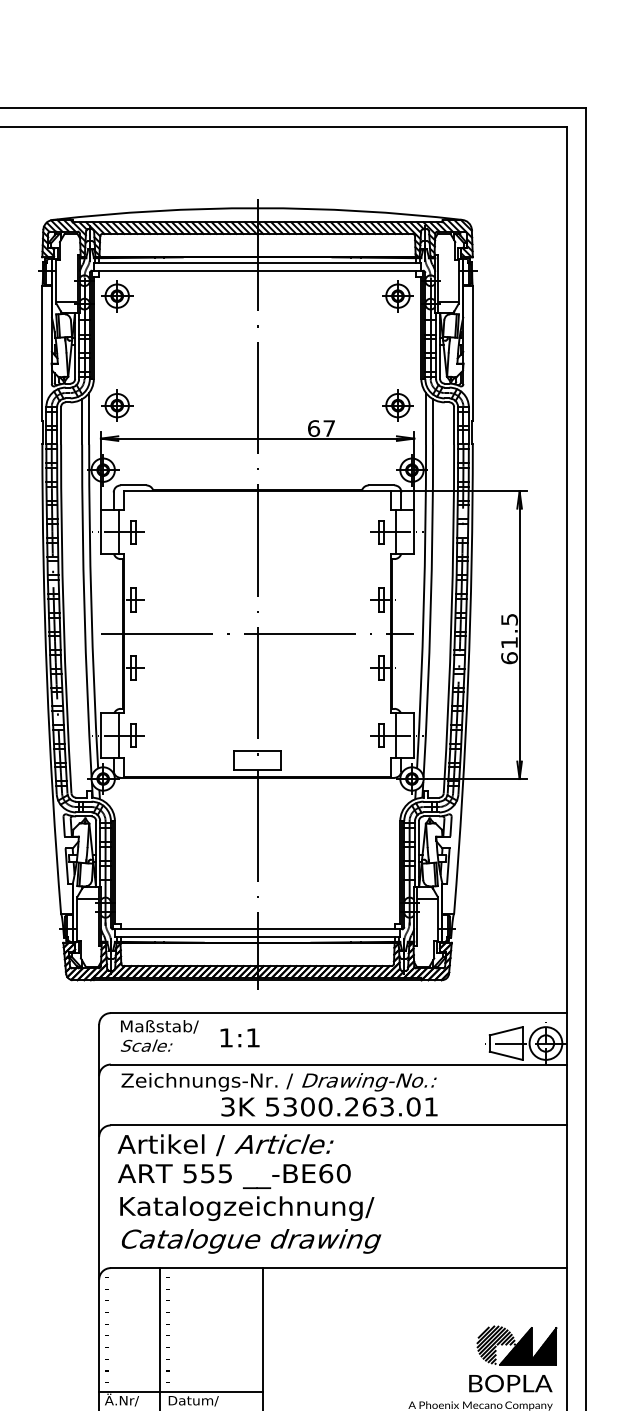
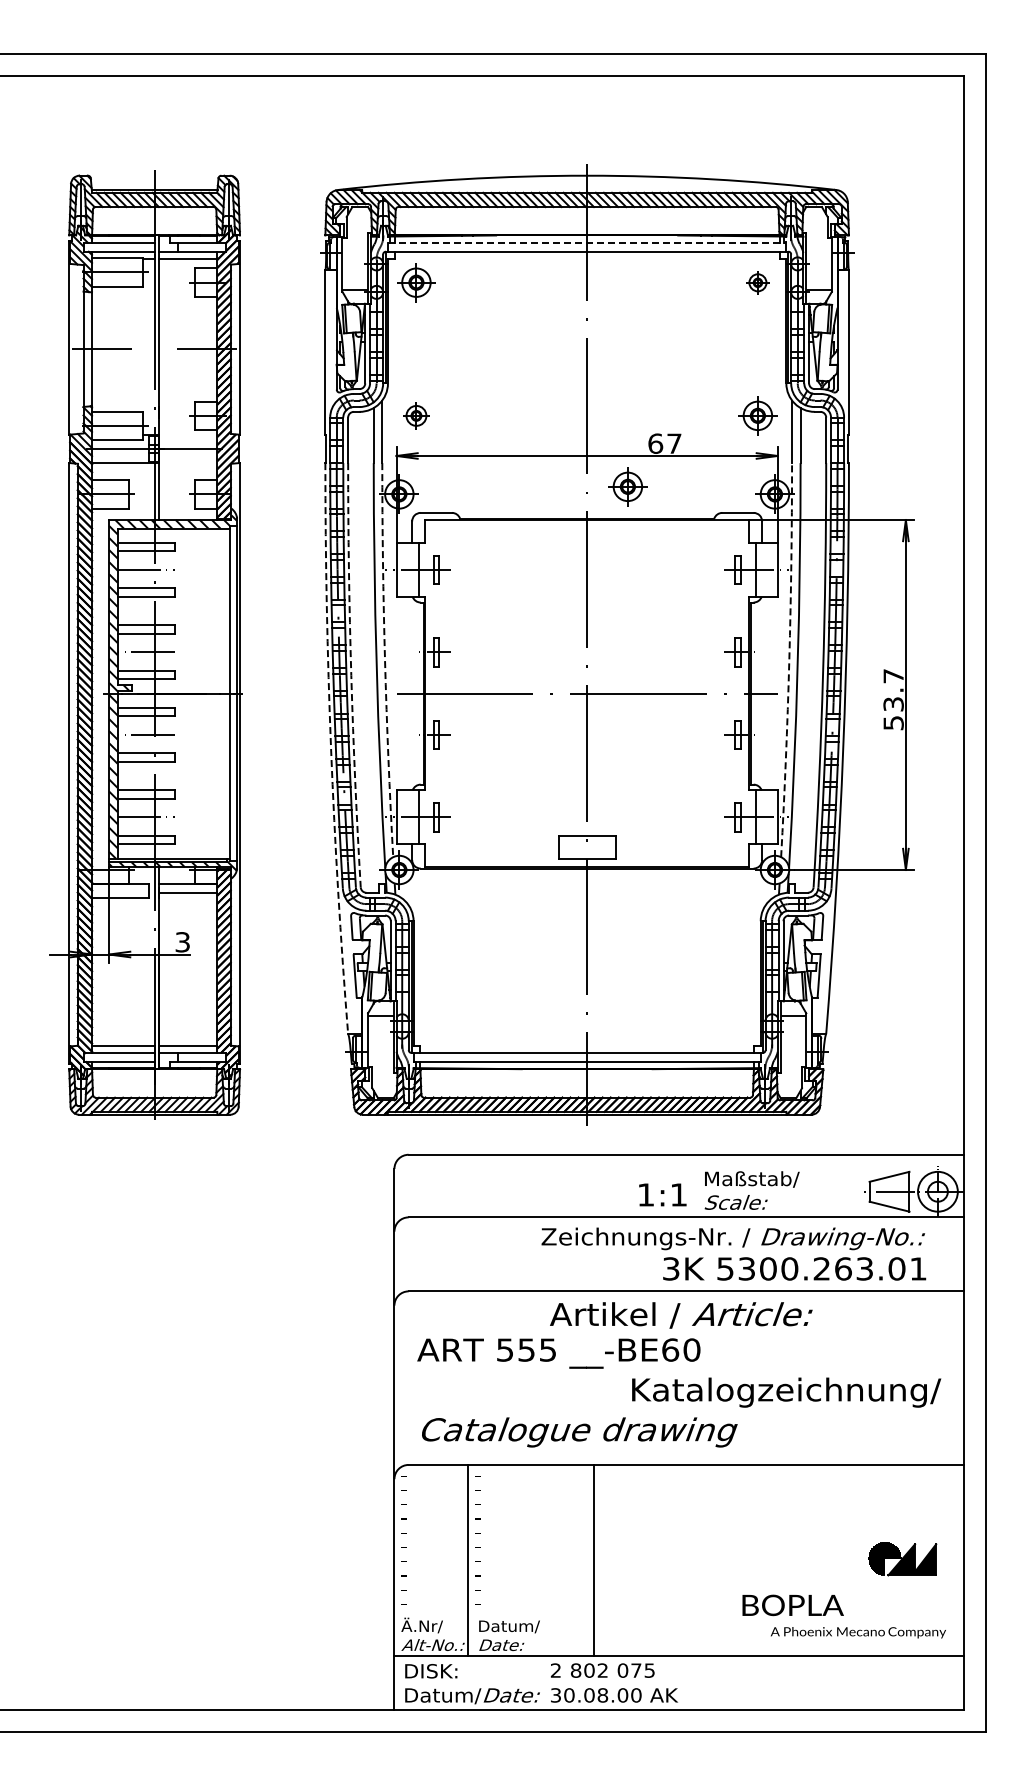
line: (257, 263) -> (587, 242), solid -> dashed
part: (397, 296) -> (757, 282), size x0.6
part: (117, 405) -> (416, 415), size x0.7
part: (290, 463) -> (627, 486), added
arc: (91, 606) -> (385, 660), solid -> dashed
arc: (423, 606) -> (789, 660), solid -> dashed
arc: (63, 619) -> (351, 675), solid -> dashed
text: (509, 638) -> (893, 699), 61.5 -> 53.7
arc: (47, 679) -> (331, 748), solid -> dashed
text: (159, 1035) -> (751, 1190), moved
text: (239, 1037) -> (662, 1194), moved
text: (279, 1094) -> (733, 1253), moved
text: (225, 1145) -> (681, 1315), moved
text: (247, 1208) -> (786, 1392), moved
part: (516, 1345) -> (902, 1558), size x0.7
text: (510, 1383) -> (792, 1605), moved
line: (180, 1391) -> (493, 1615), removed

